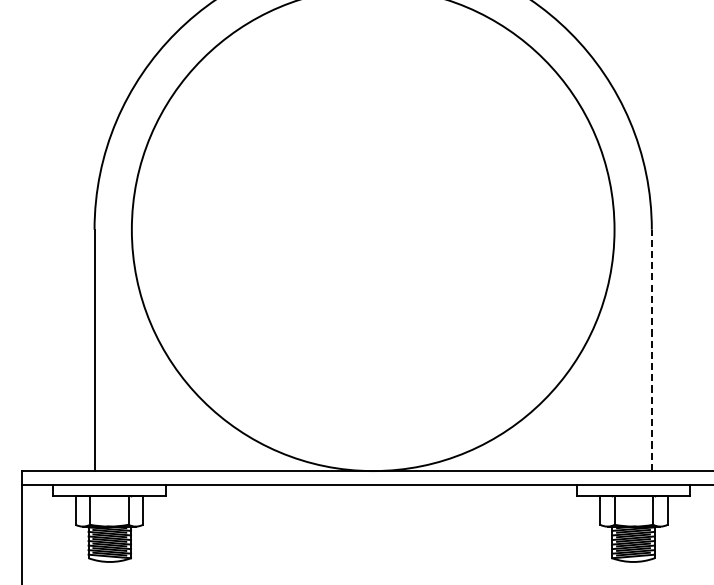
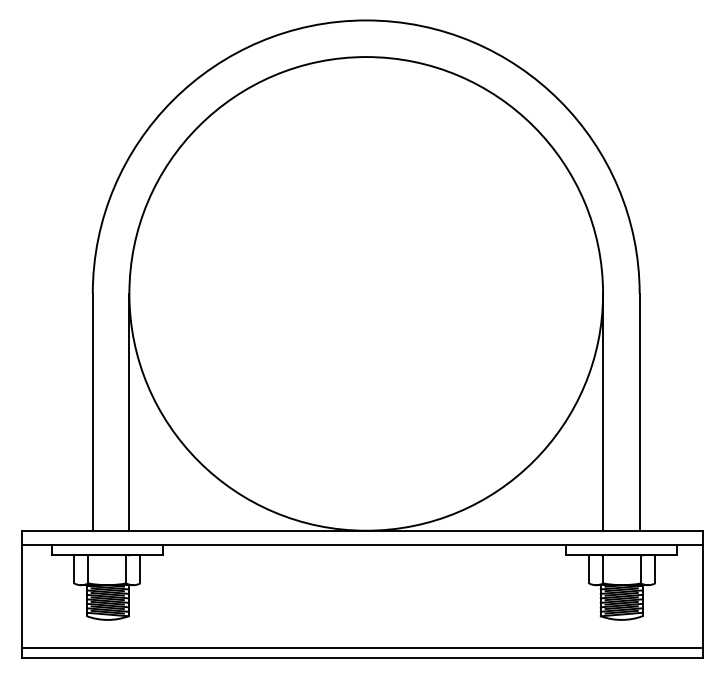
line: (131, 349) -> (129, 411), added
line: (614, 349) -> (603, 411), added
line: (651, 349) -> (639, 411), dashed -> solid

